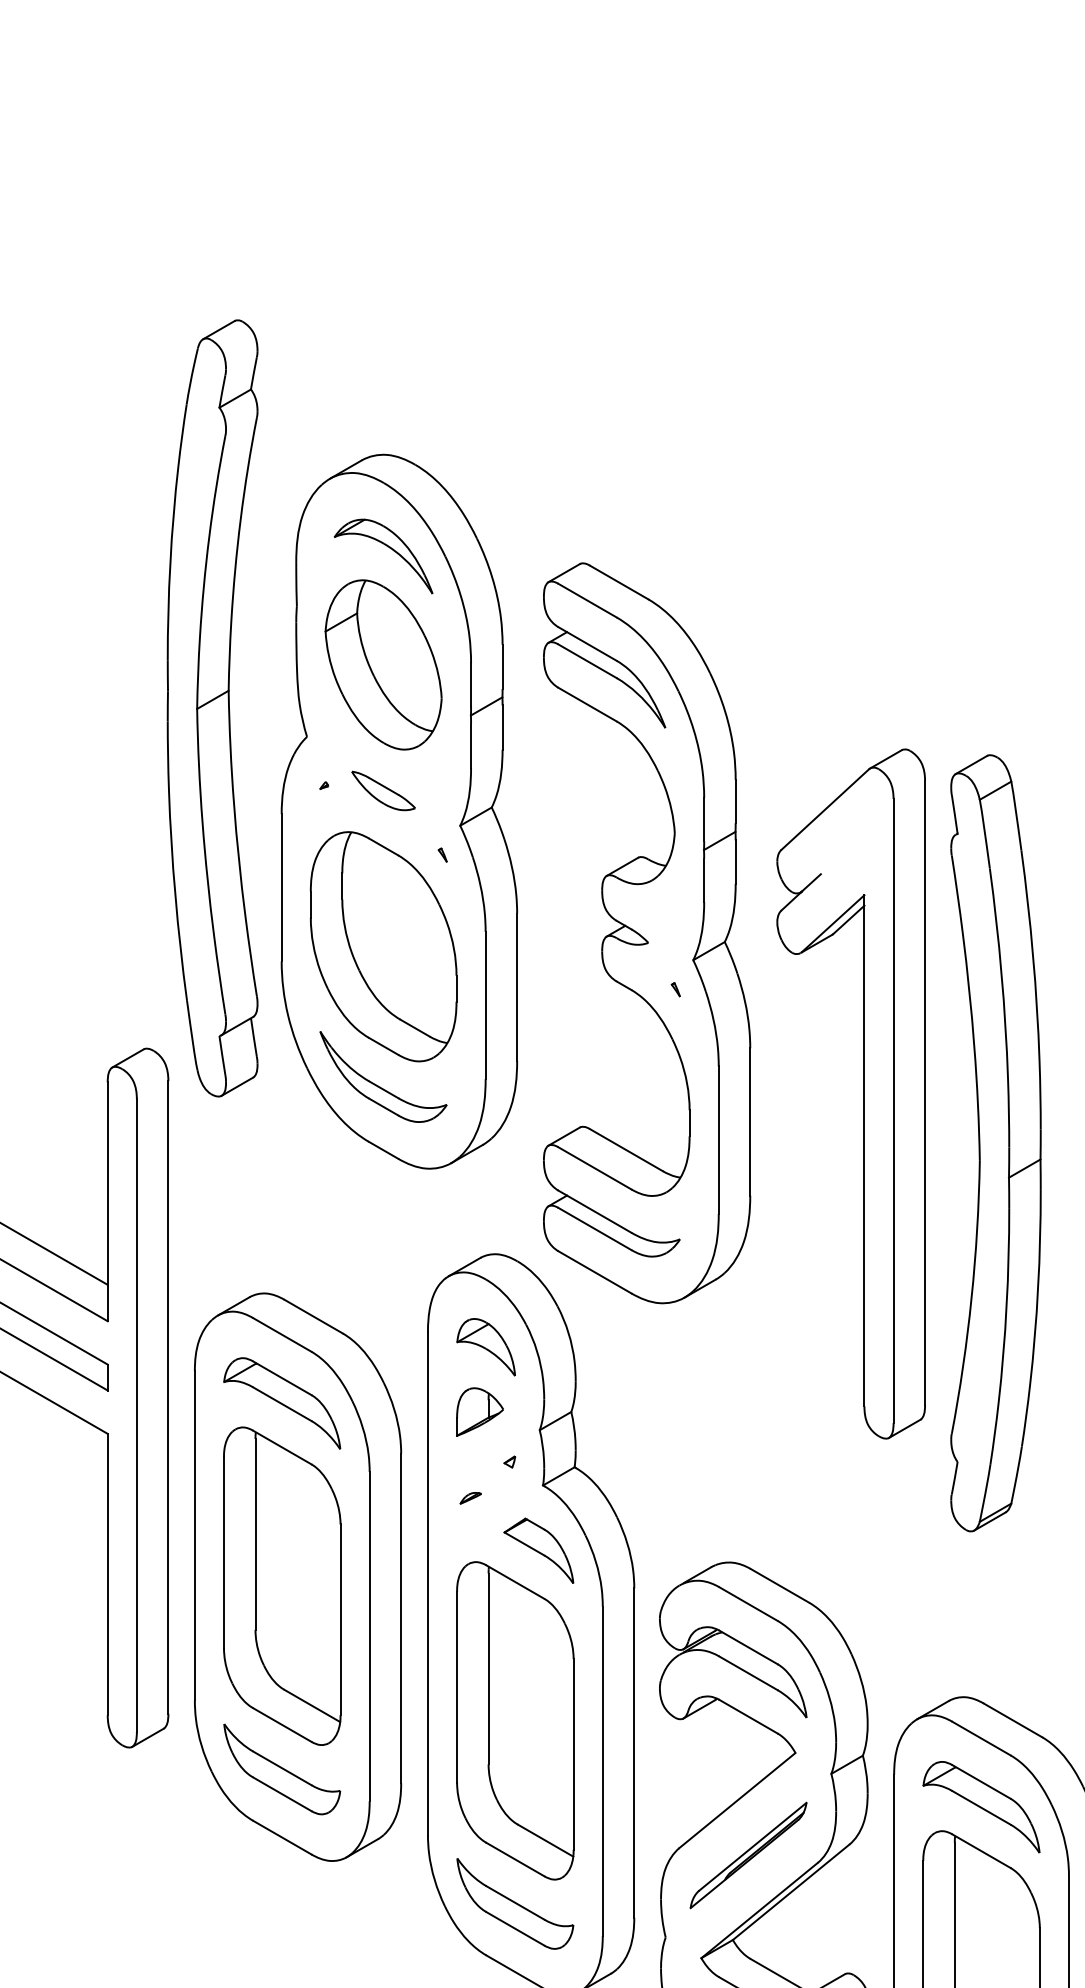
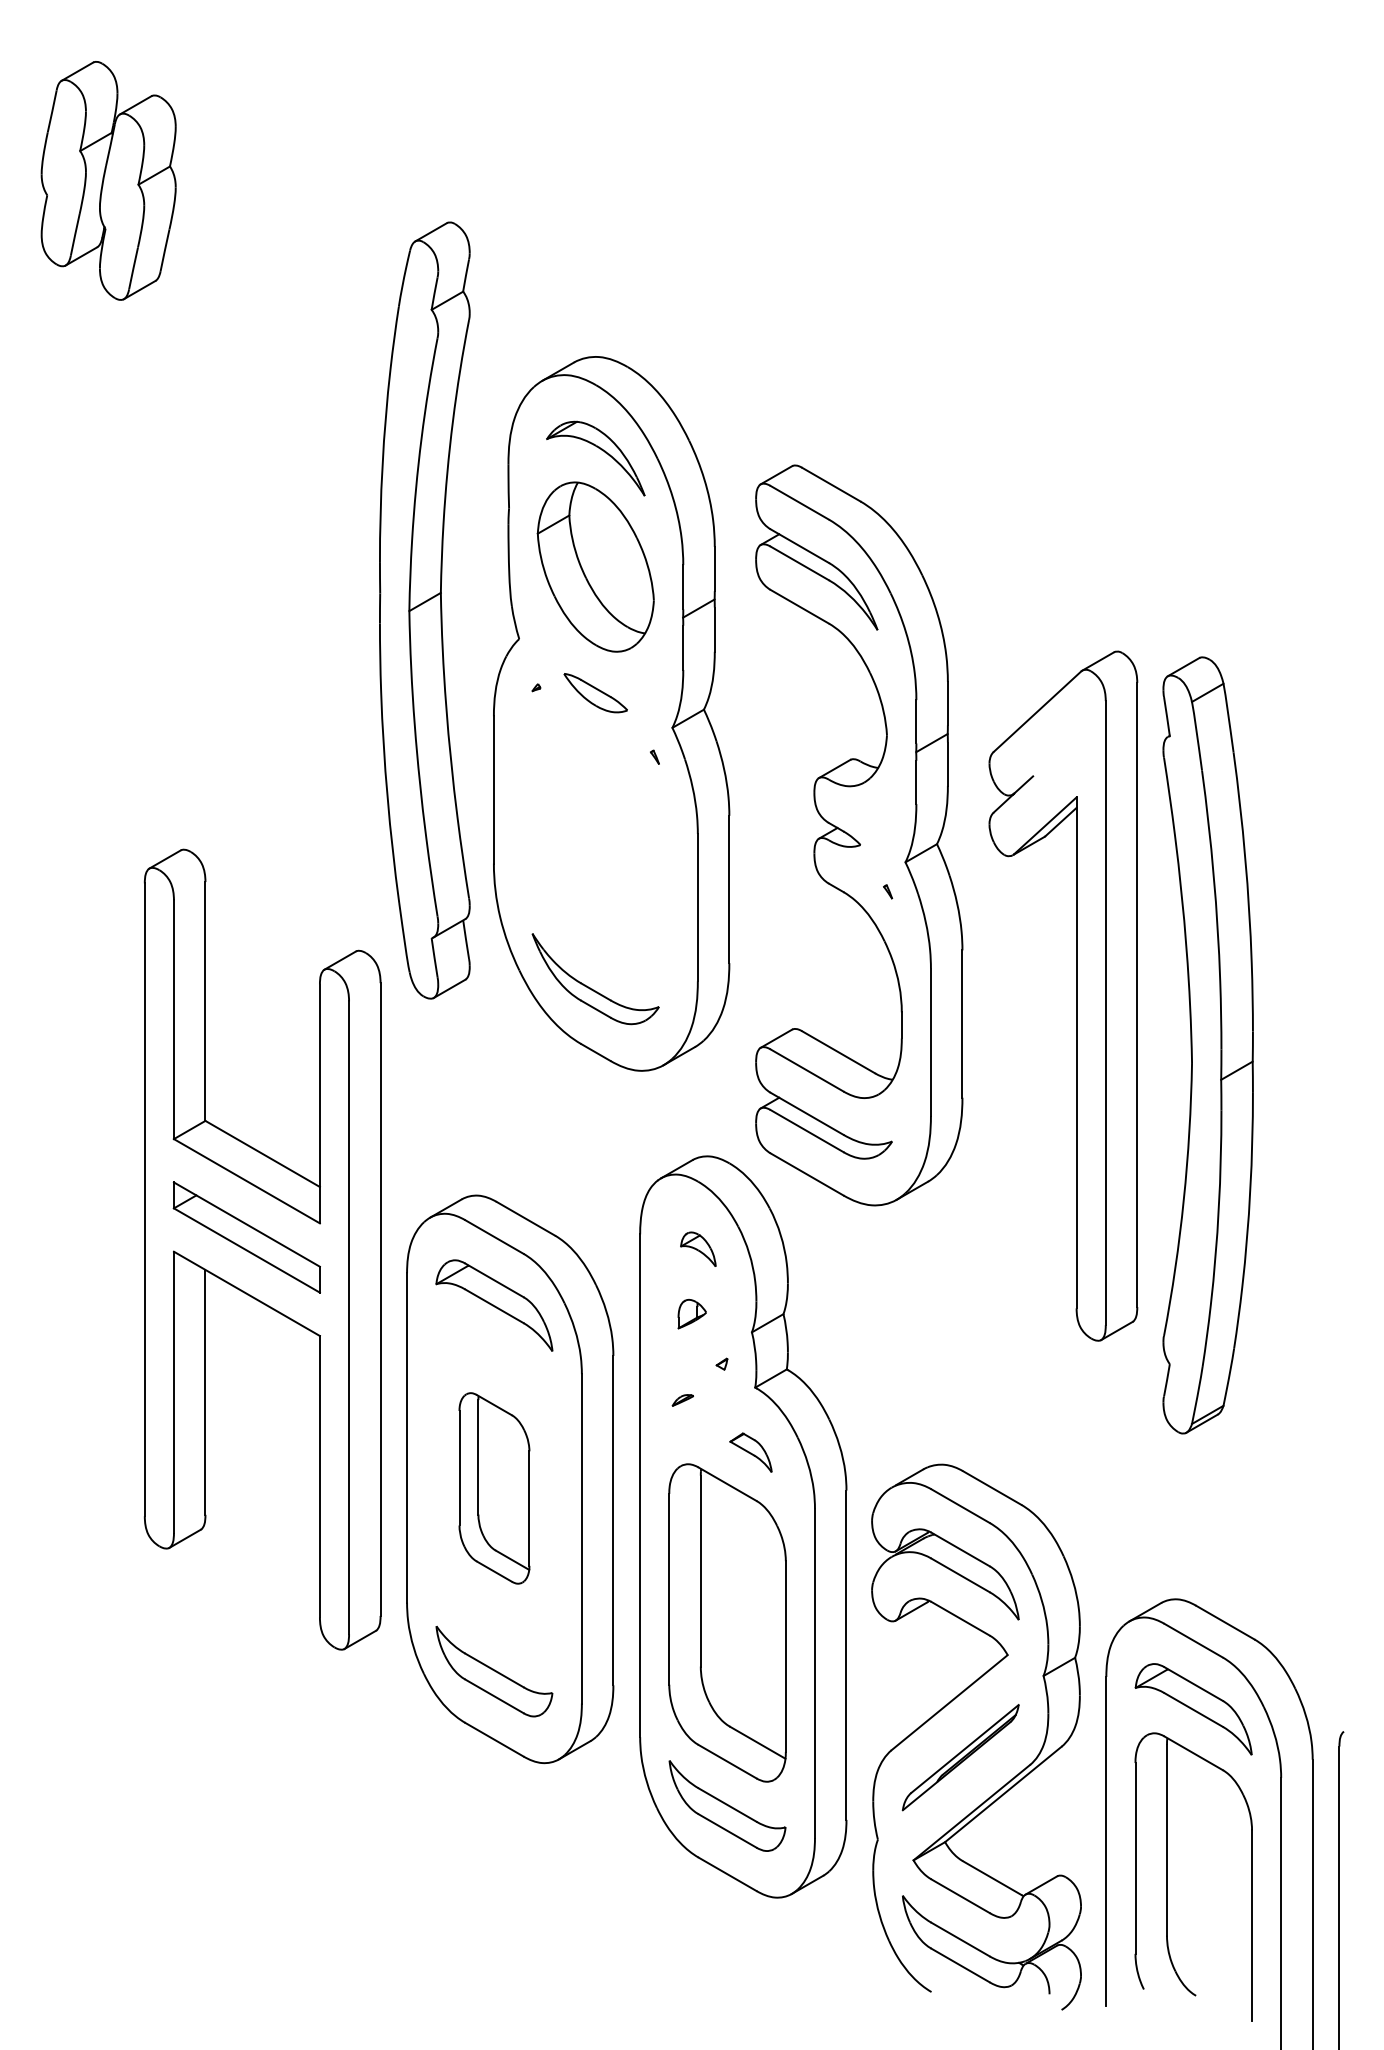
part: (383, 946) -> (595, 848), removed
part: (486, 1347) -> (698, 1249), size x0.6
part: (480, 1411) -> (692, 1313), size x0.6
part: (538, 1550) -> (750, 1452), size x0.6
part: (282, 1586) -> (494, 1488), size x0.6

